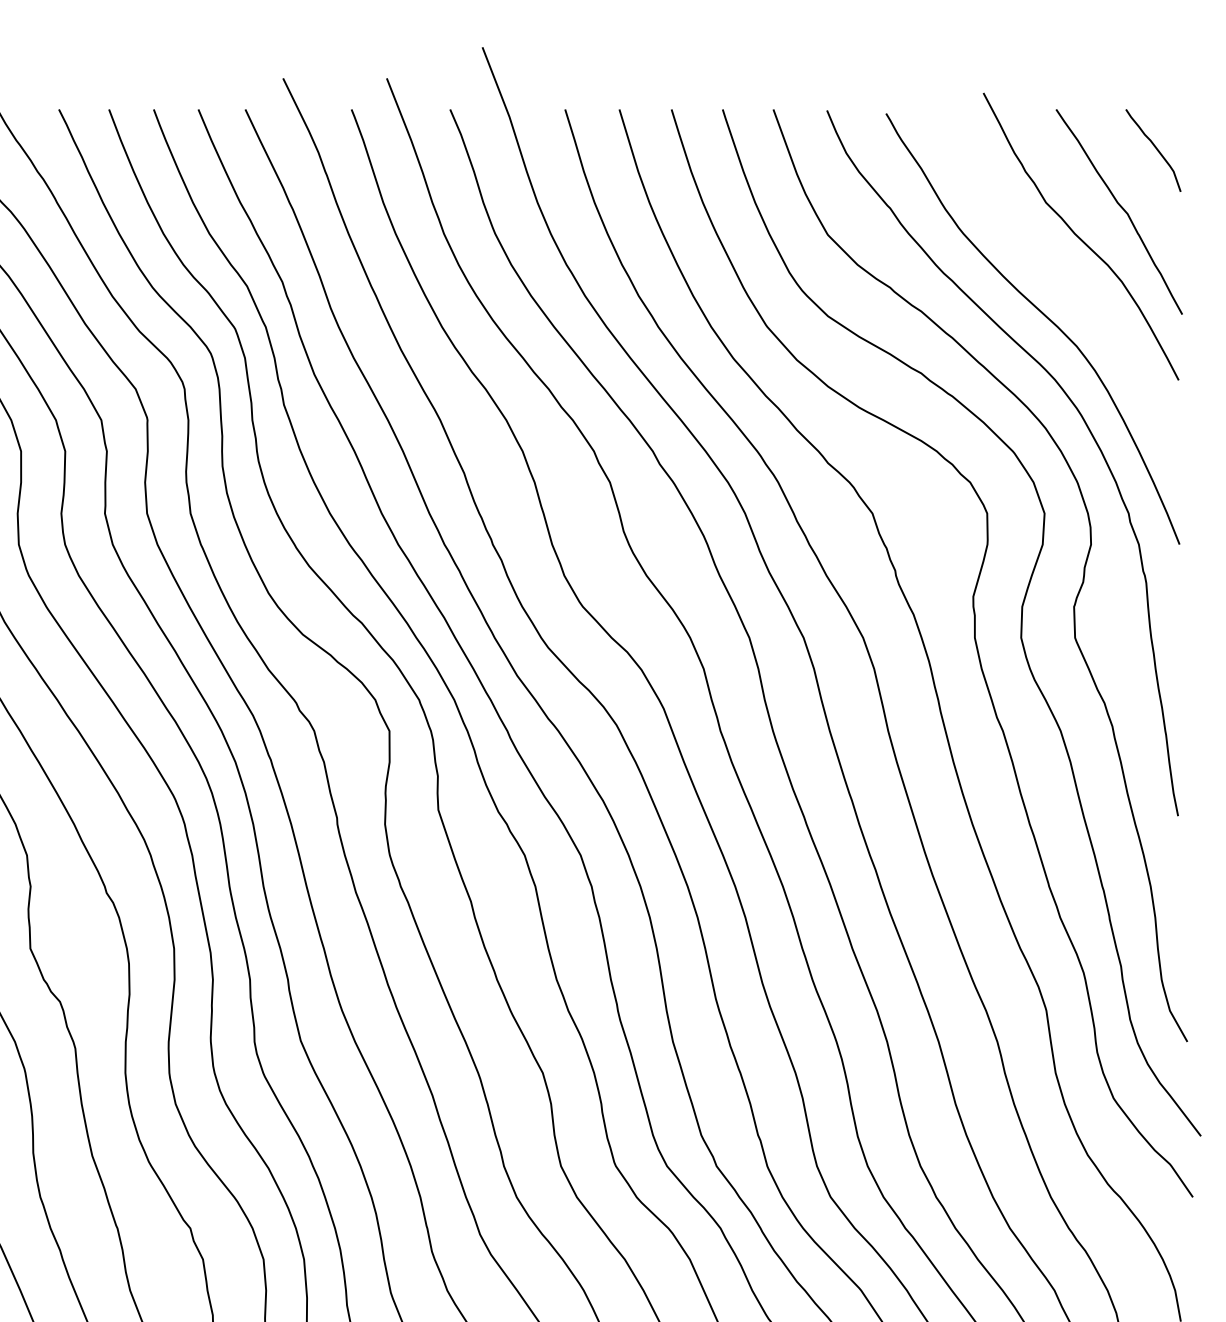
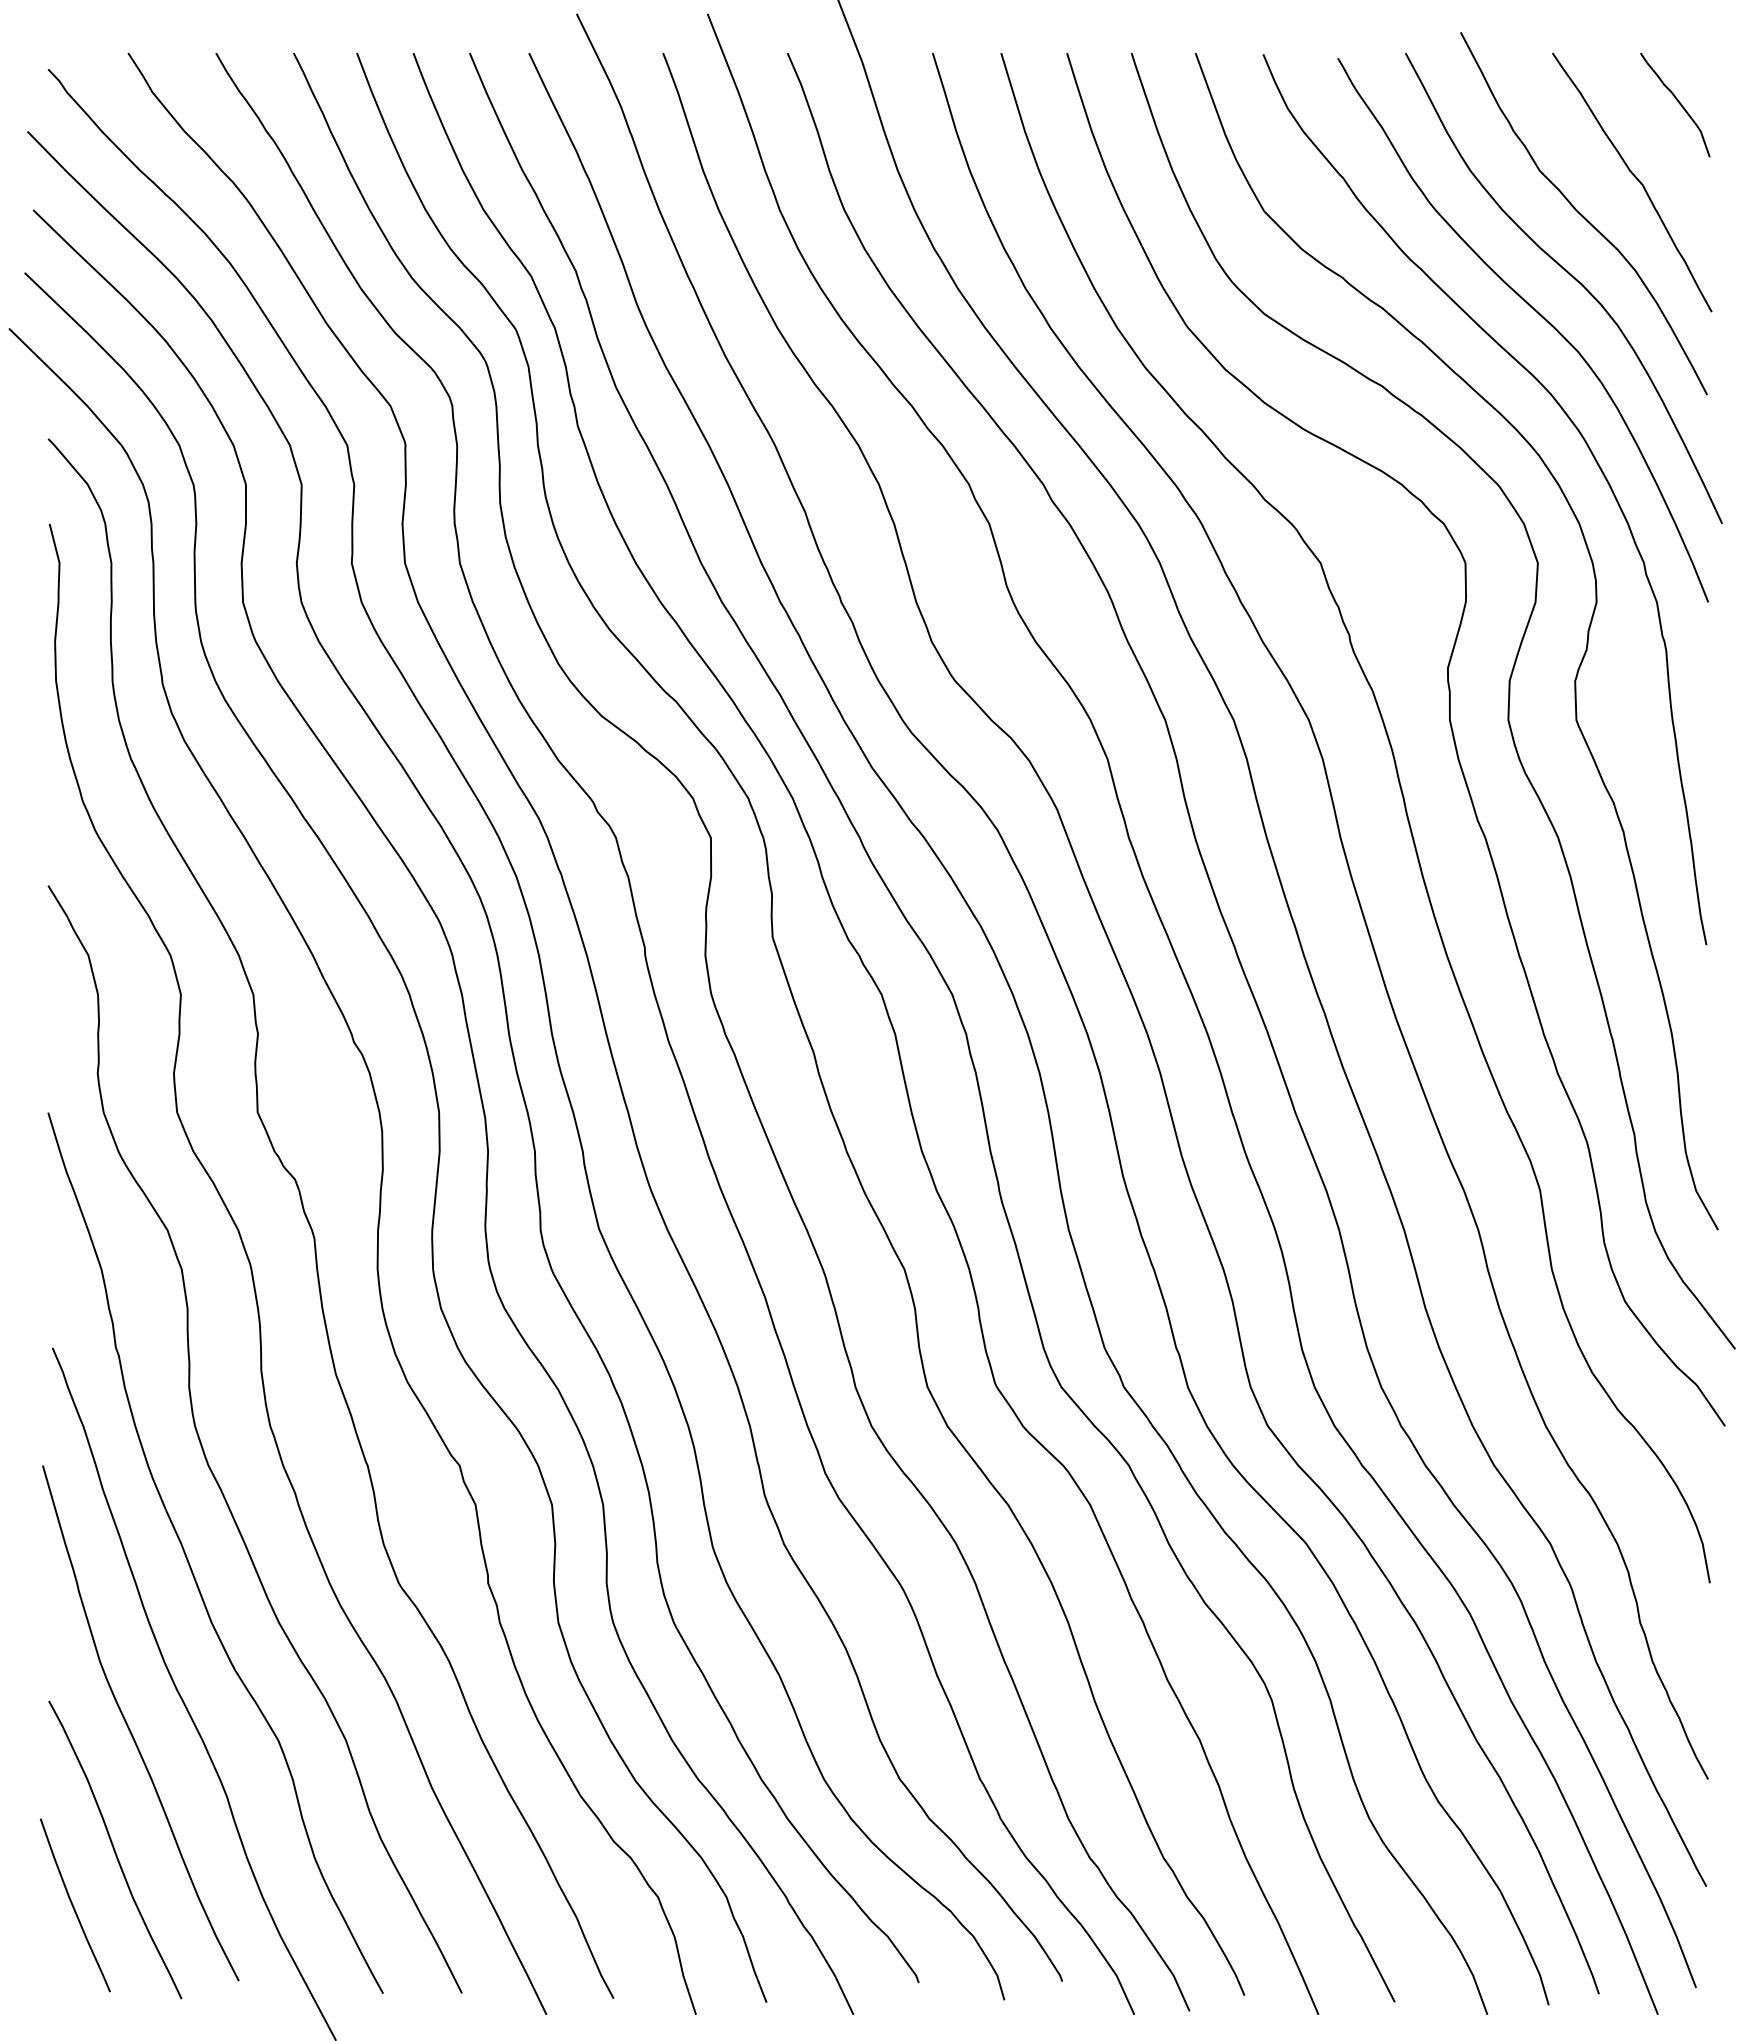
curve: (1072, 288) -> (1573, 278), added

